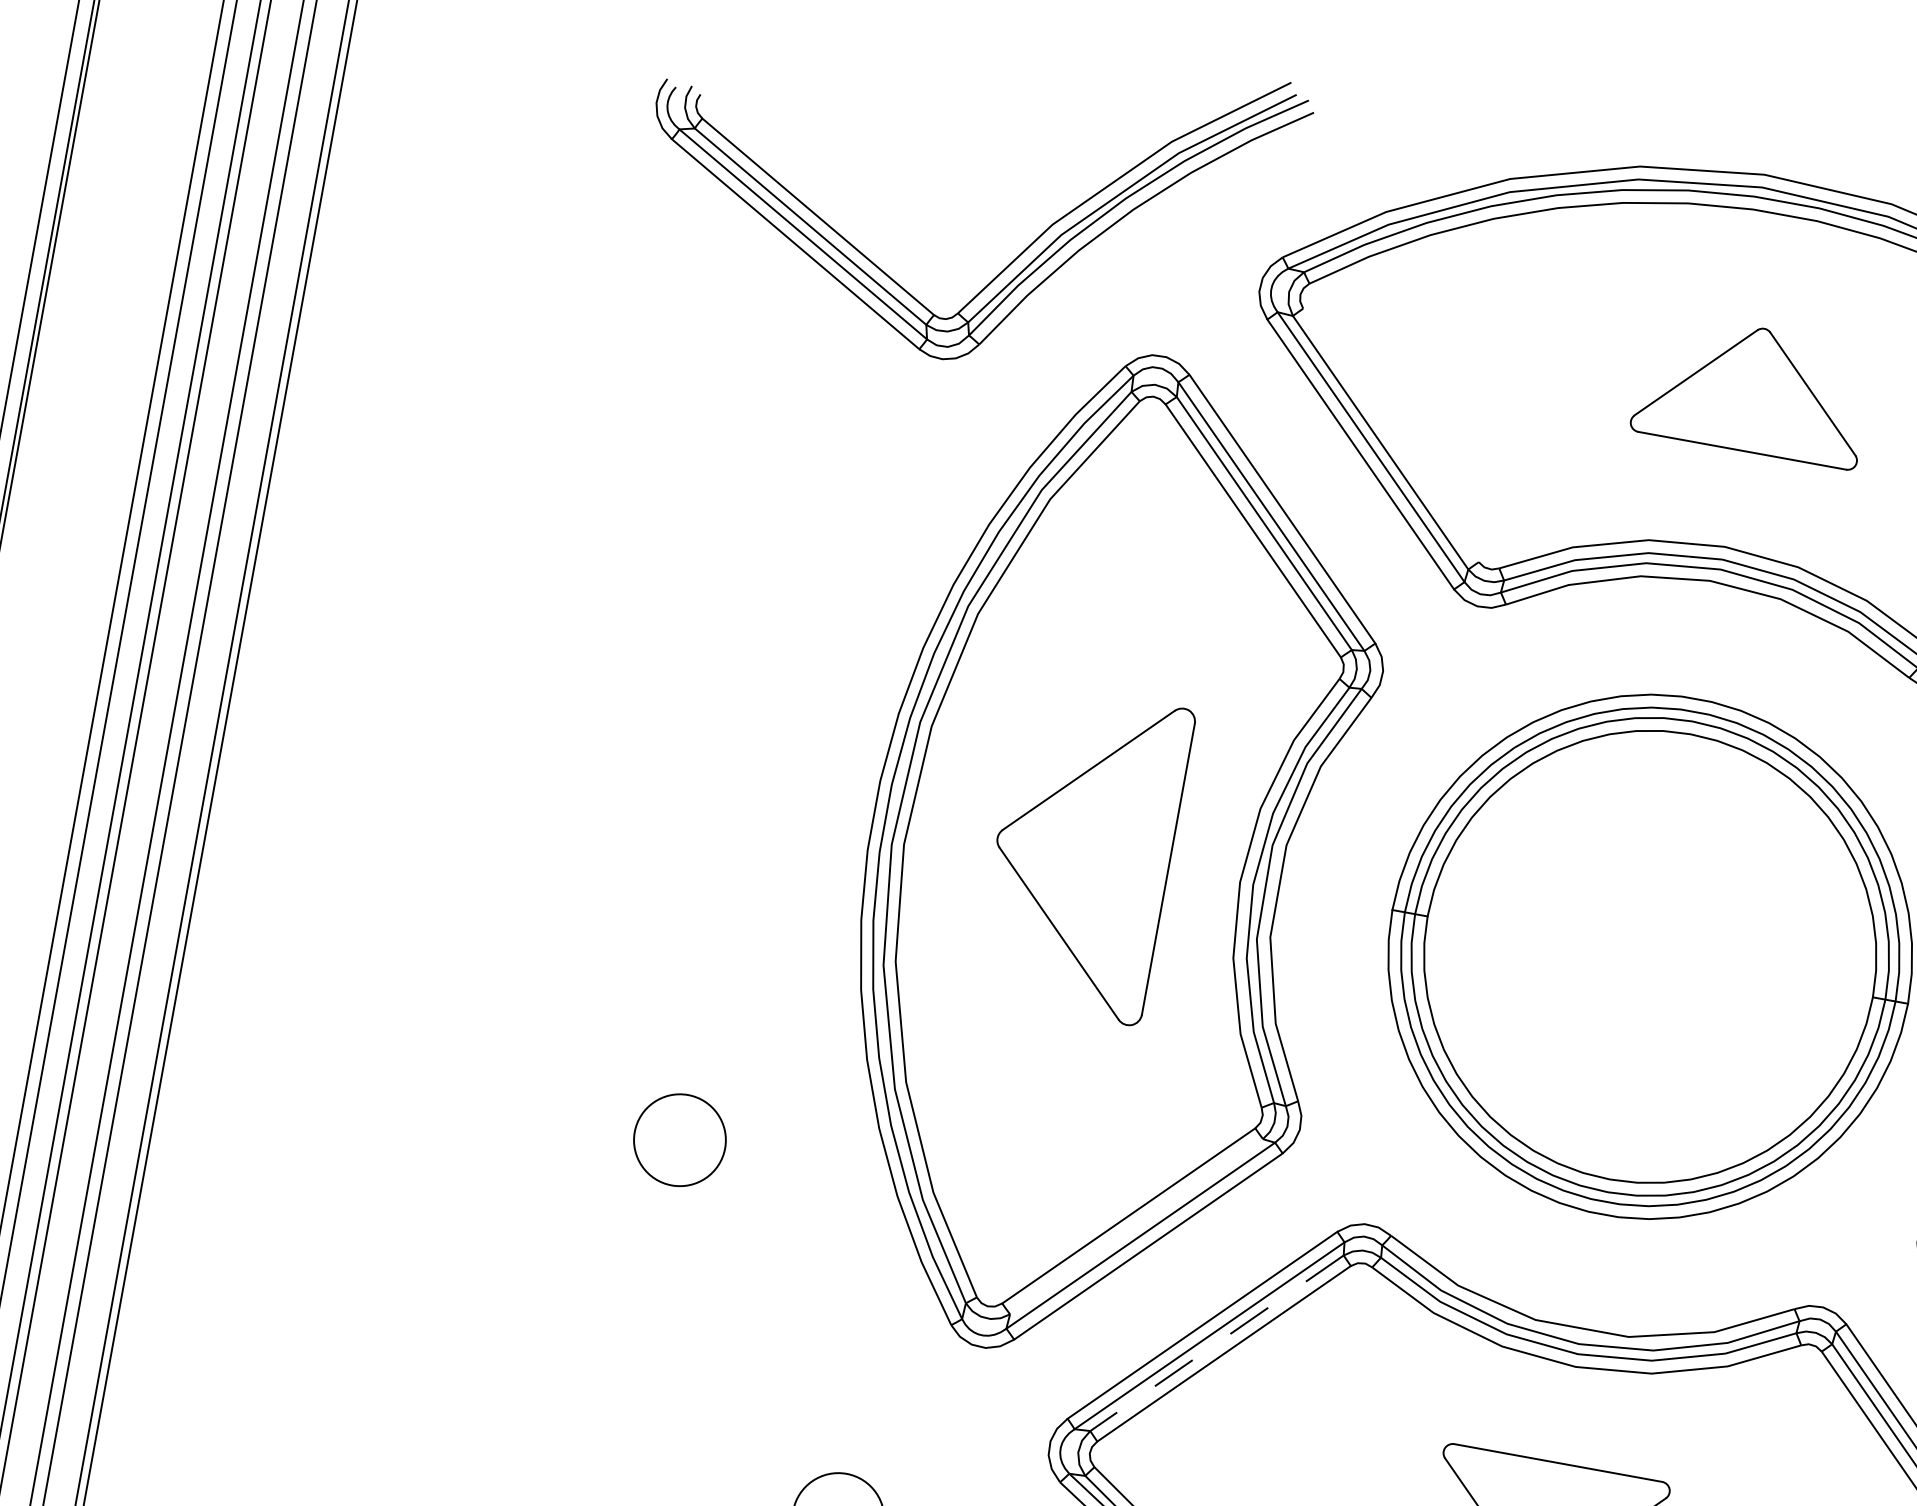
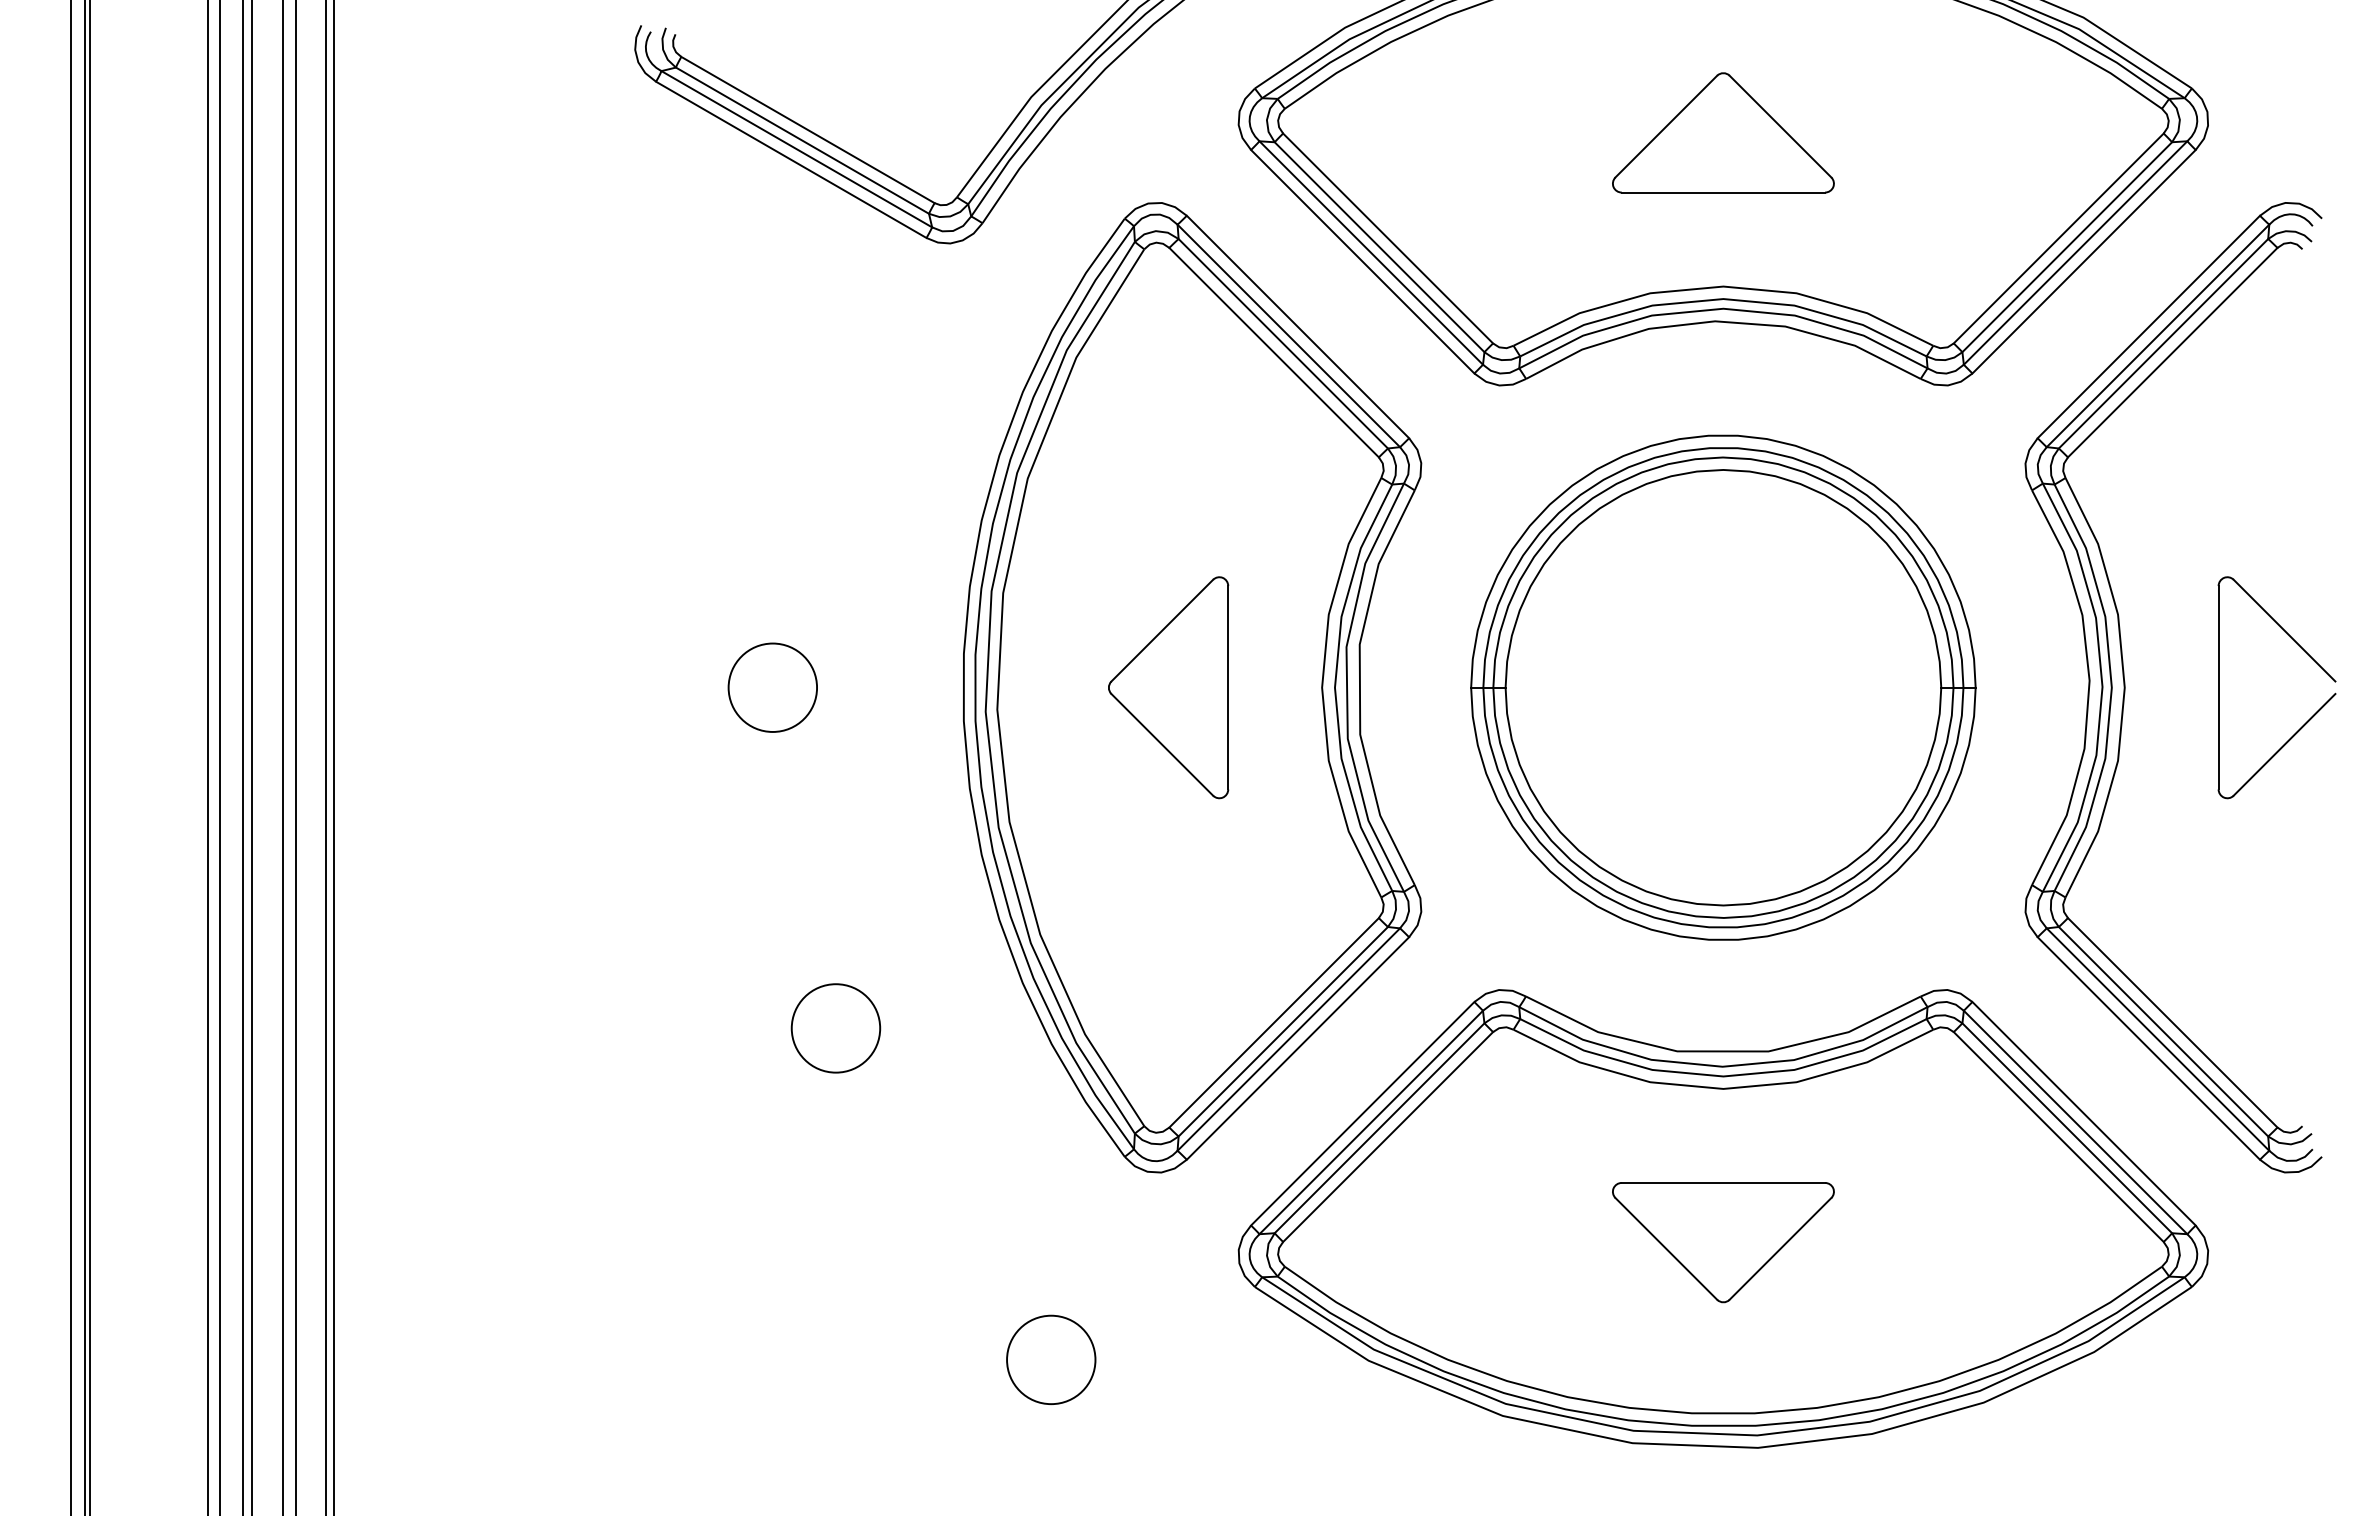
line: (1391, 435) -> (1388, 238), added
circle: (678, 780) -> (772, 687), added
part: (1083, 853) -> (1168, 687), size x0.71
line: (1135, 1226) -> (1282, 1031), added
line: (1216, 1343) -> (1379, 1128), dashed -> solid

